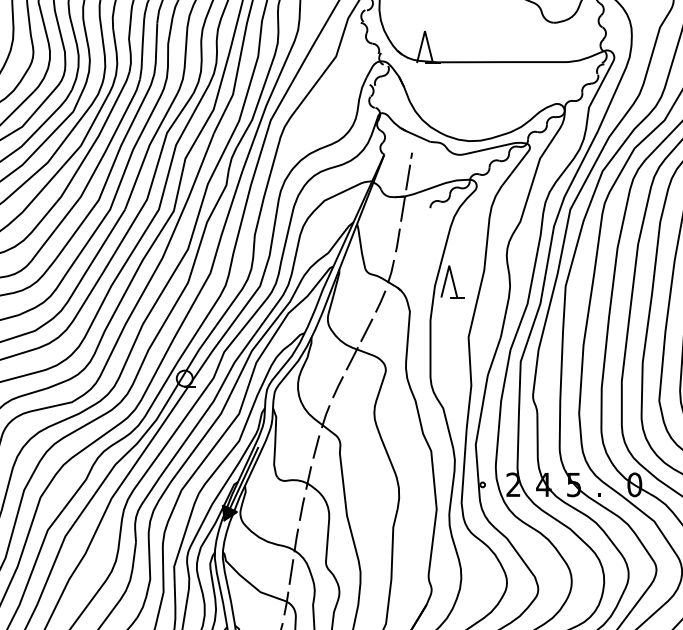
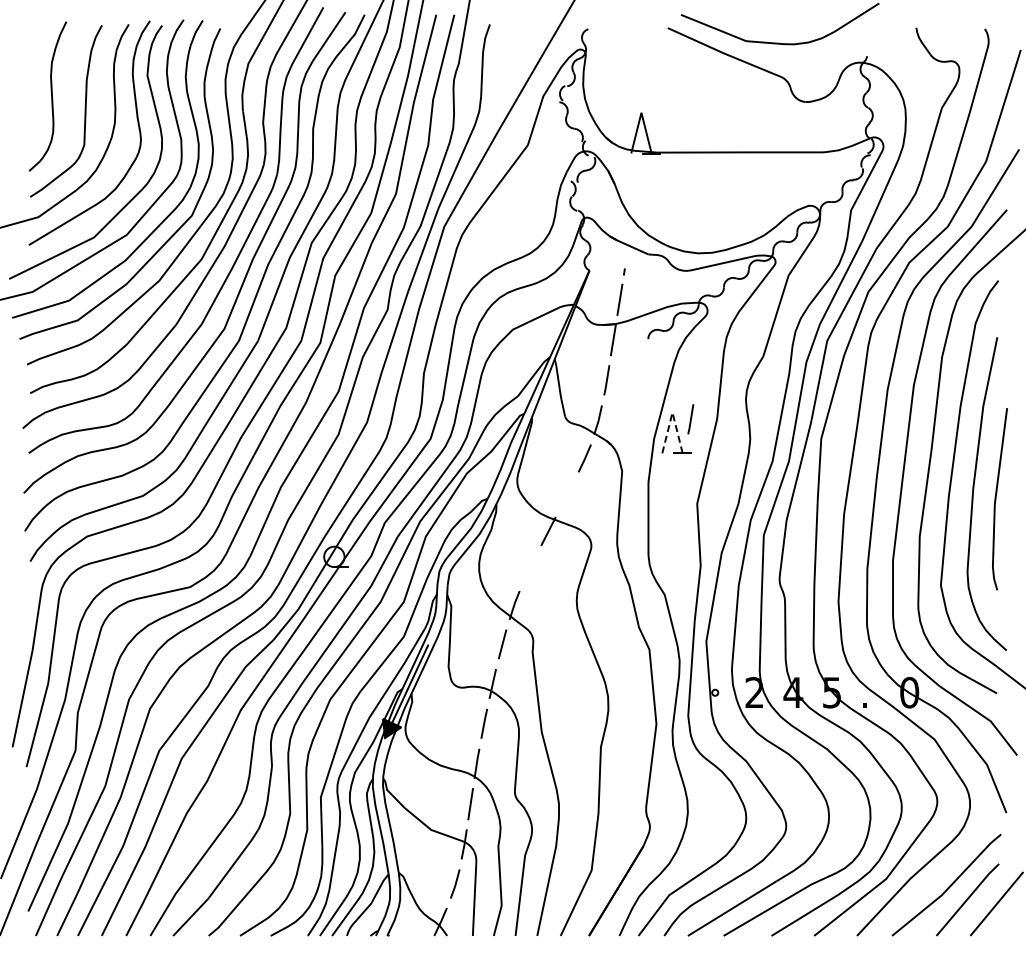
line: (449, 265) -> (672, 412), solid -> dashed
line: (463, 271) -> (690, 419), added
line: (366, 329) -> (566, 494), removed
line: (338, 386) -> (530, 567), removed

